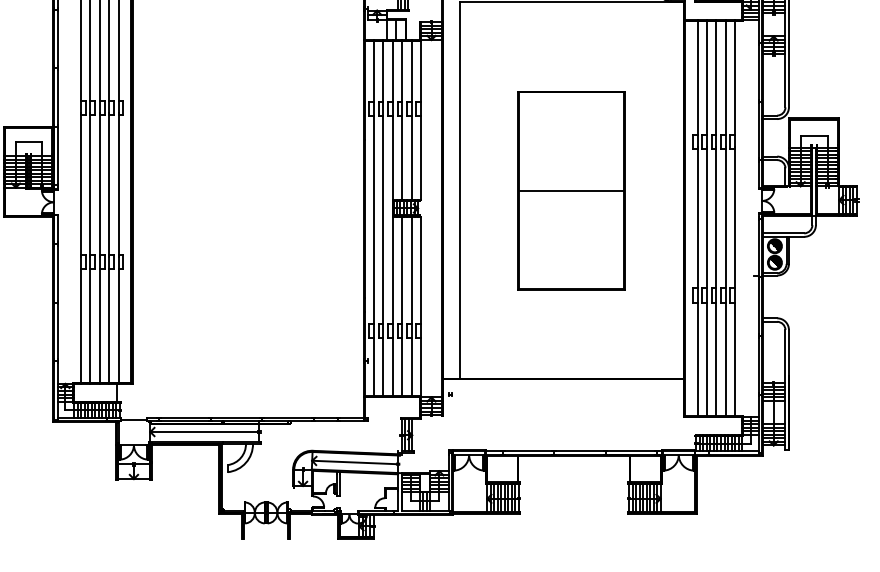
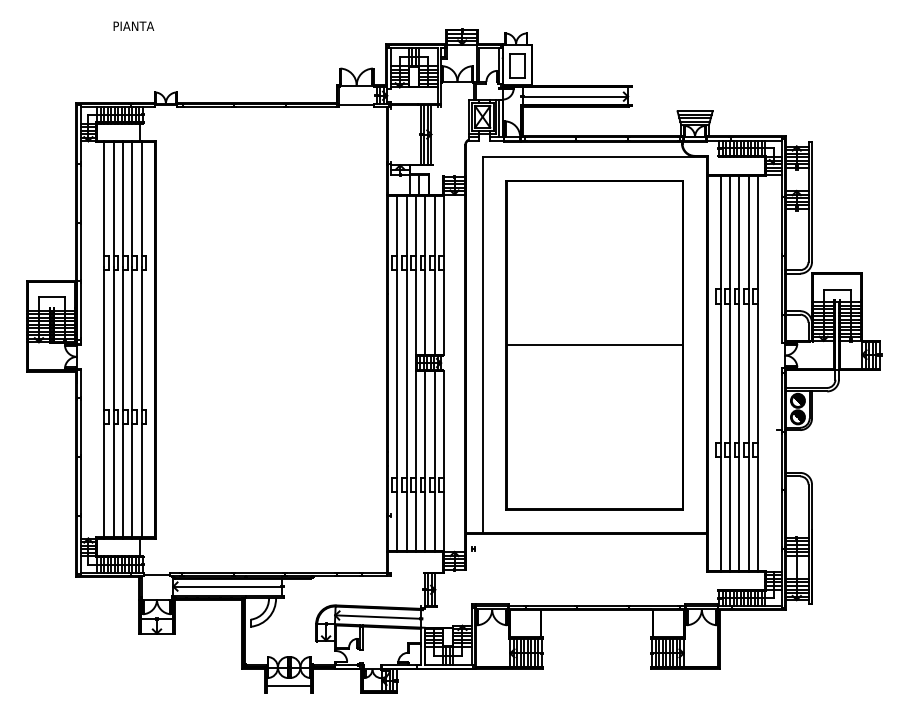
part: (571, 190) -> (594, 345), size x1.67
line: (266, 531) -> (289, 686), added

